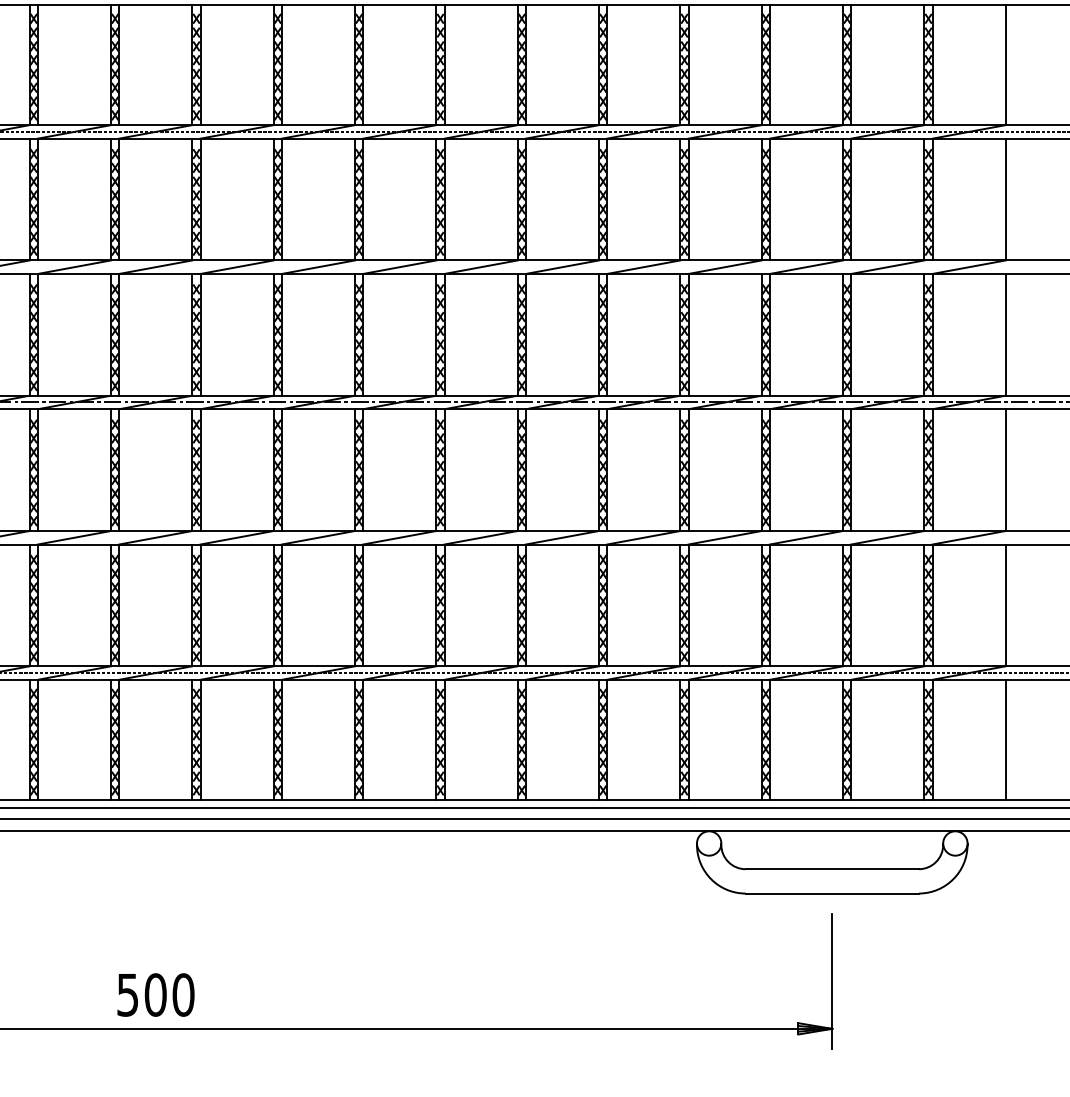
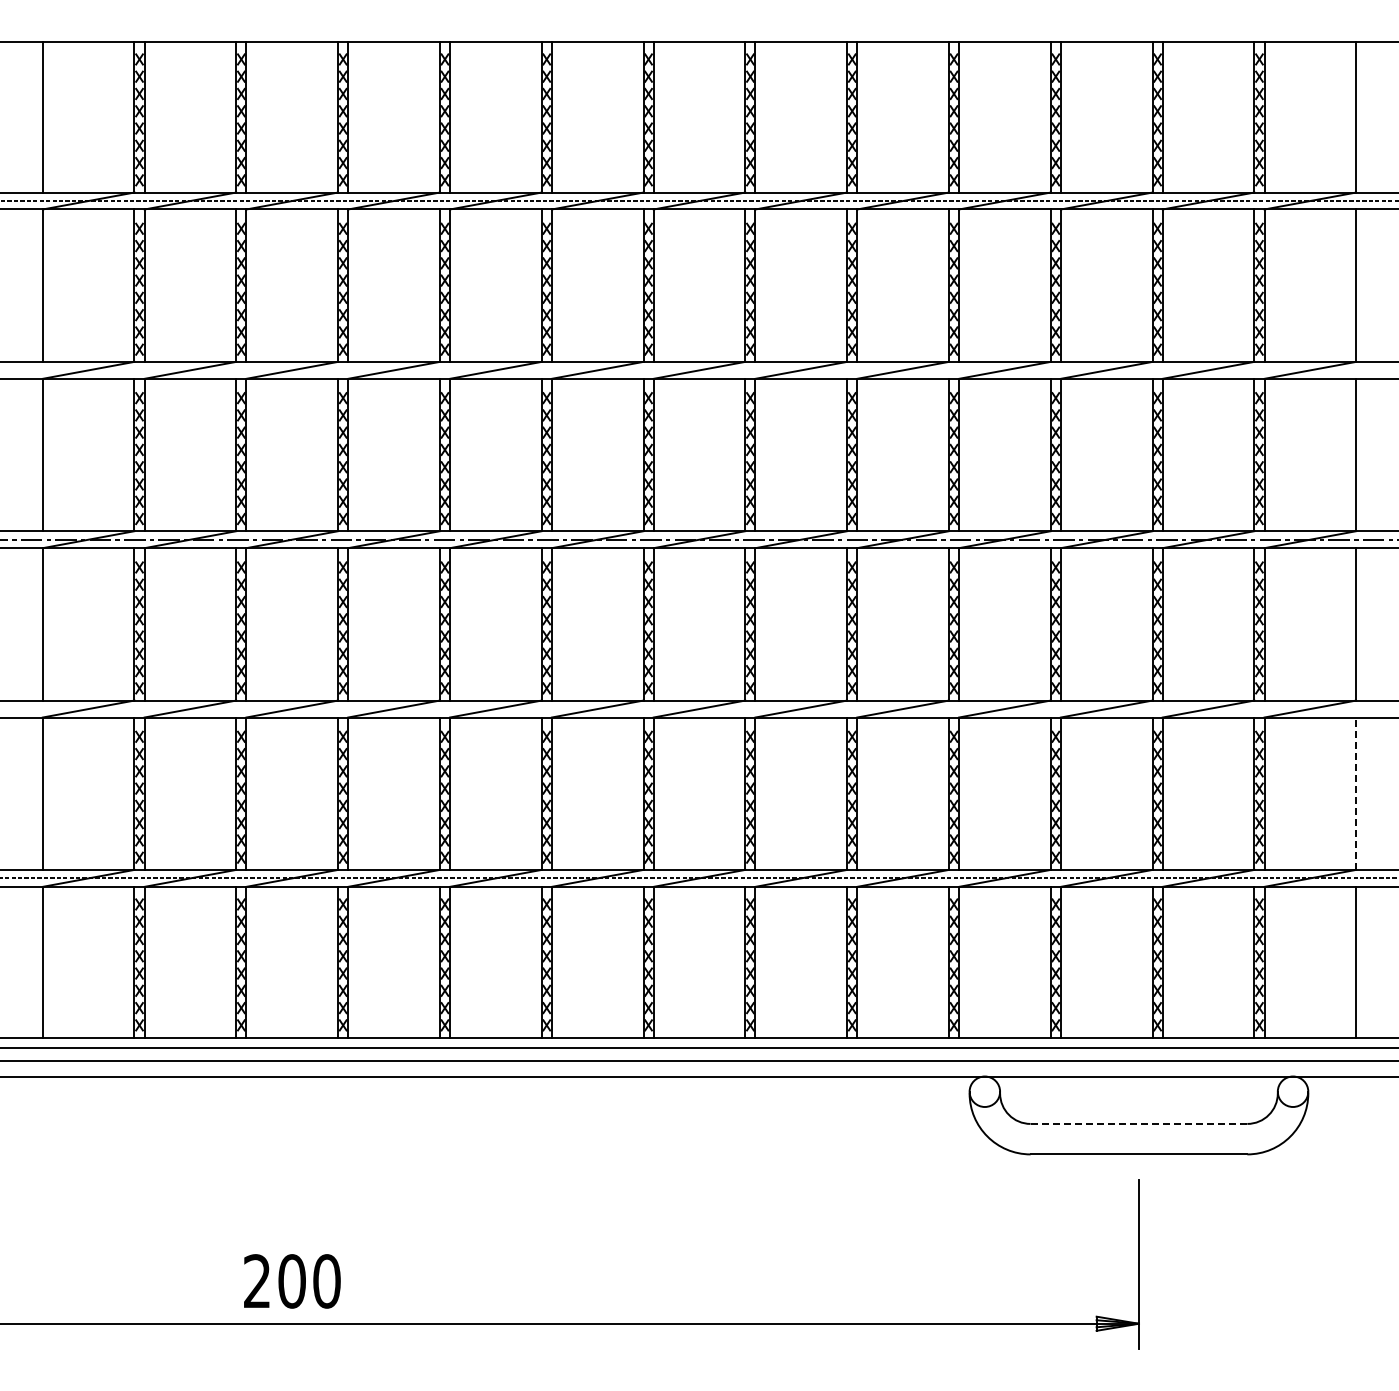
line: (1006, 605) -> (1356, 793), solid -> dashed
line: (832, 868) -> (1139, 1123), solid -> dashed
text: (127, 995) -> (256, 1281), 500 -> 200

